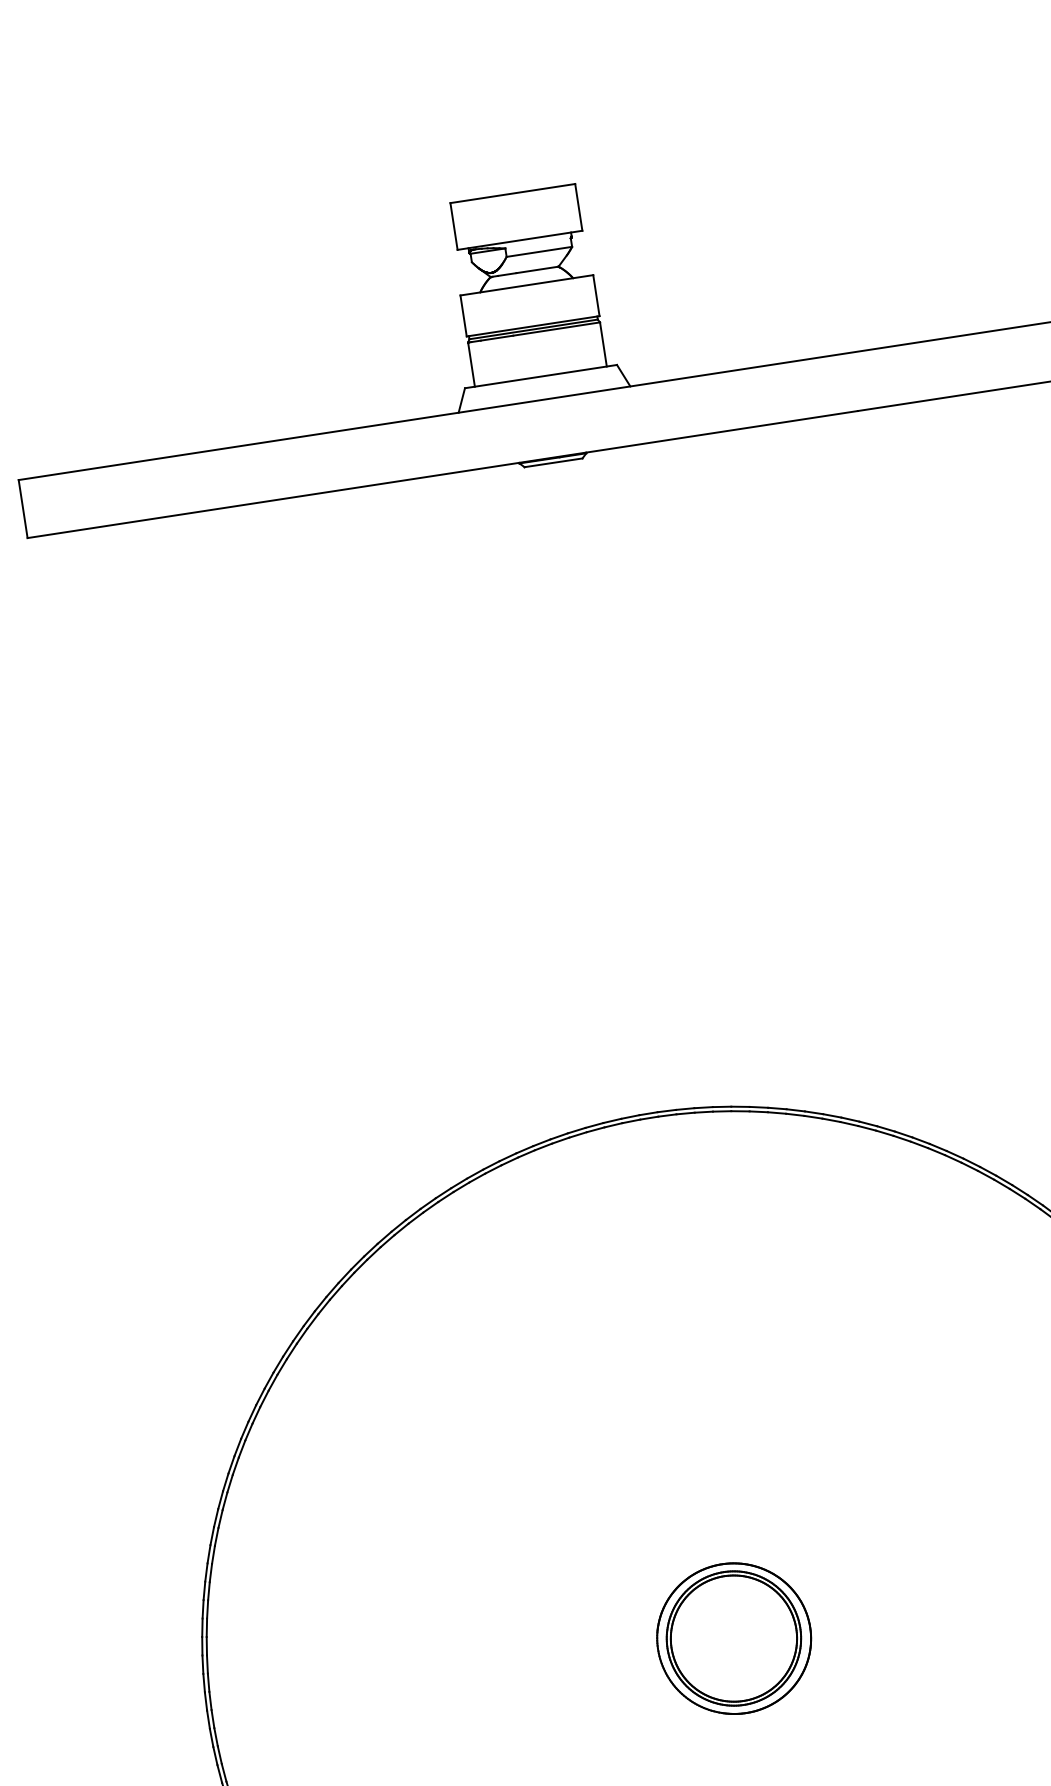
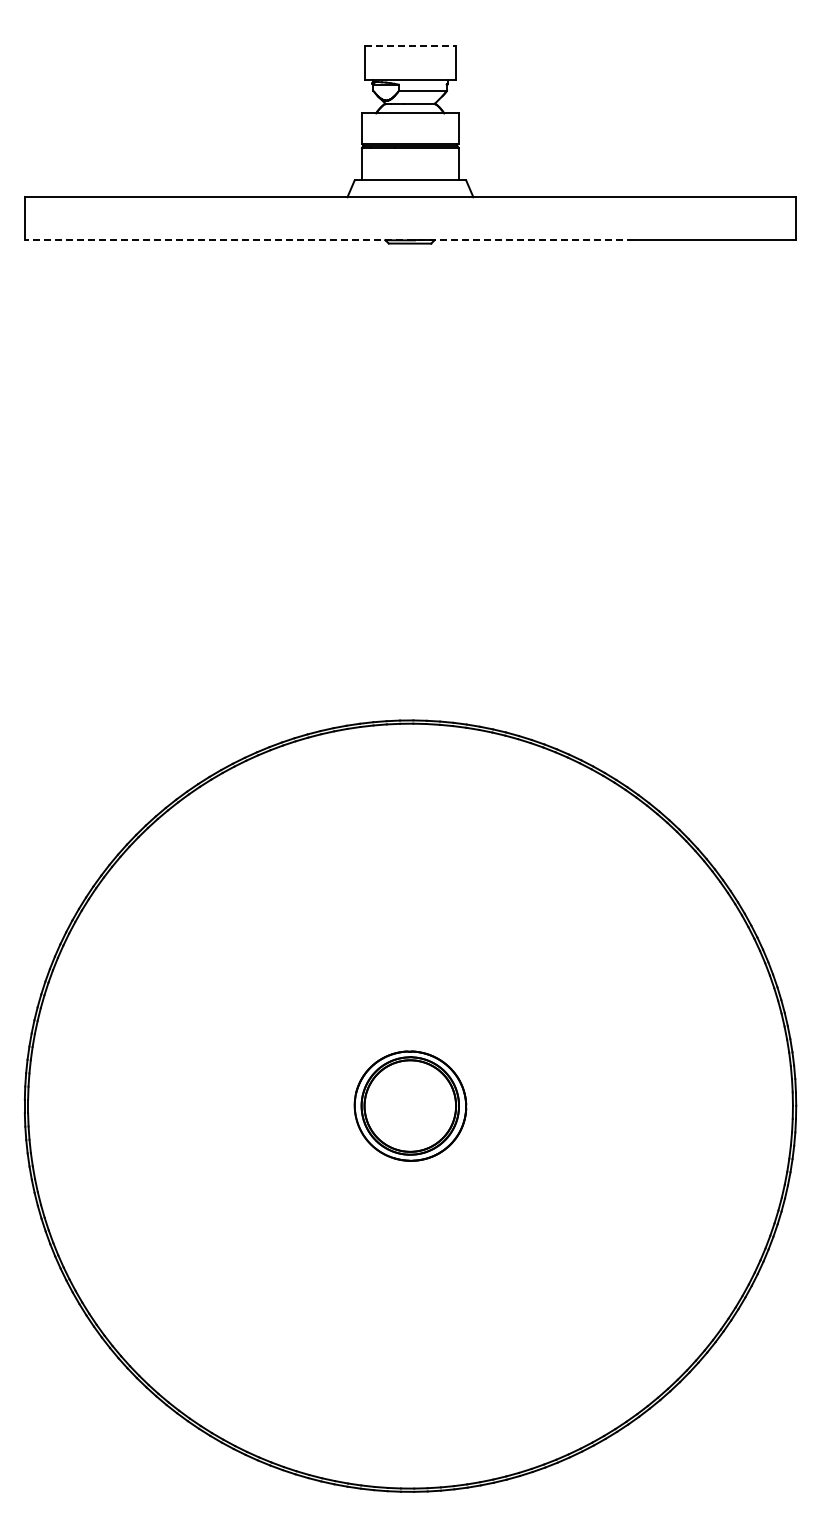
line: (513, 194) -> (410, 46), solid -> dashed
line: (442, 474) -> (329, 239), solid -> dashed

